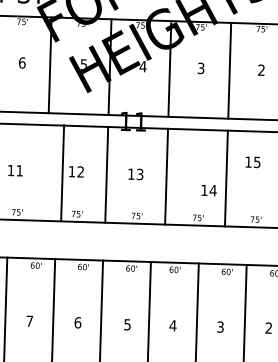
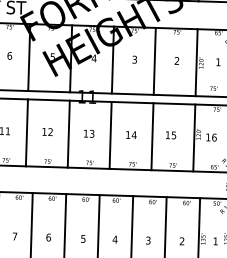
text: (253, 162) -> (171, 135), moved
line: (61, 172) -> (26, 132), moved
text: (209, 189) -> (131, 134), moved

